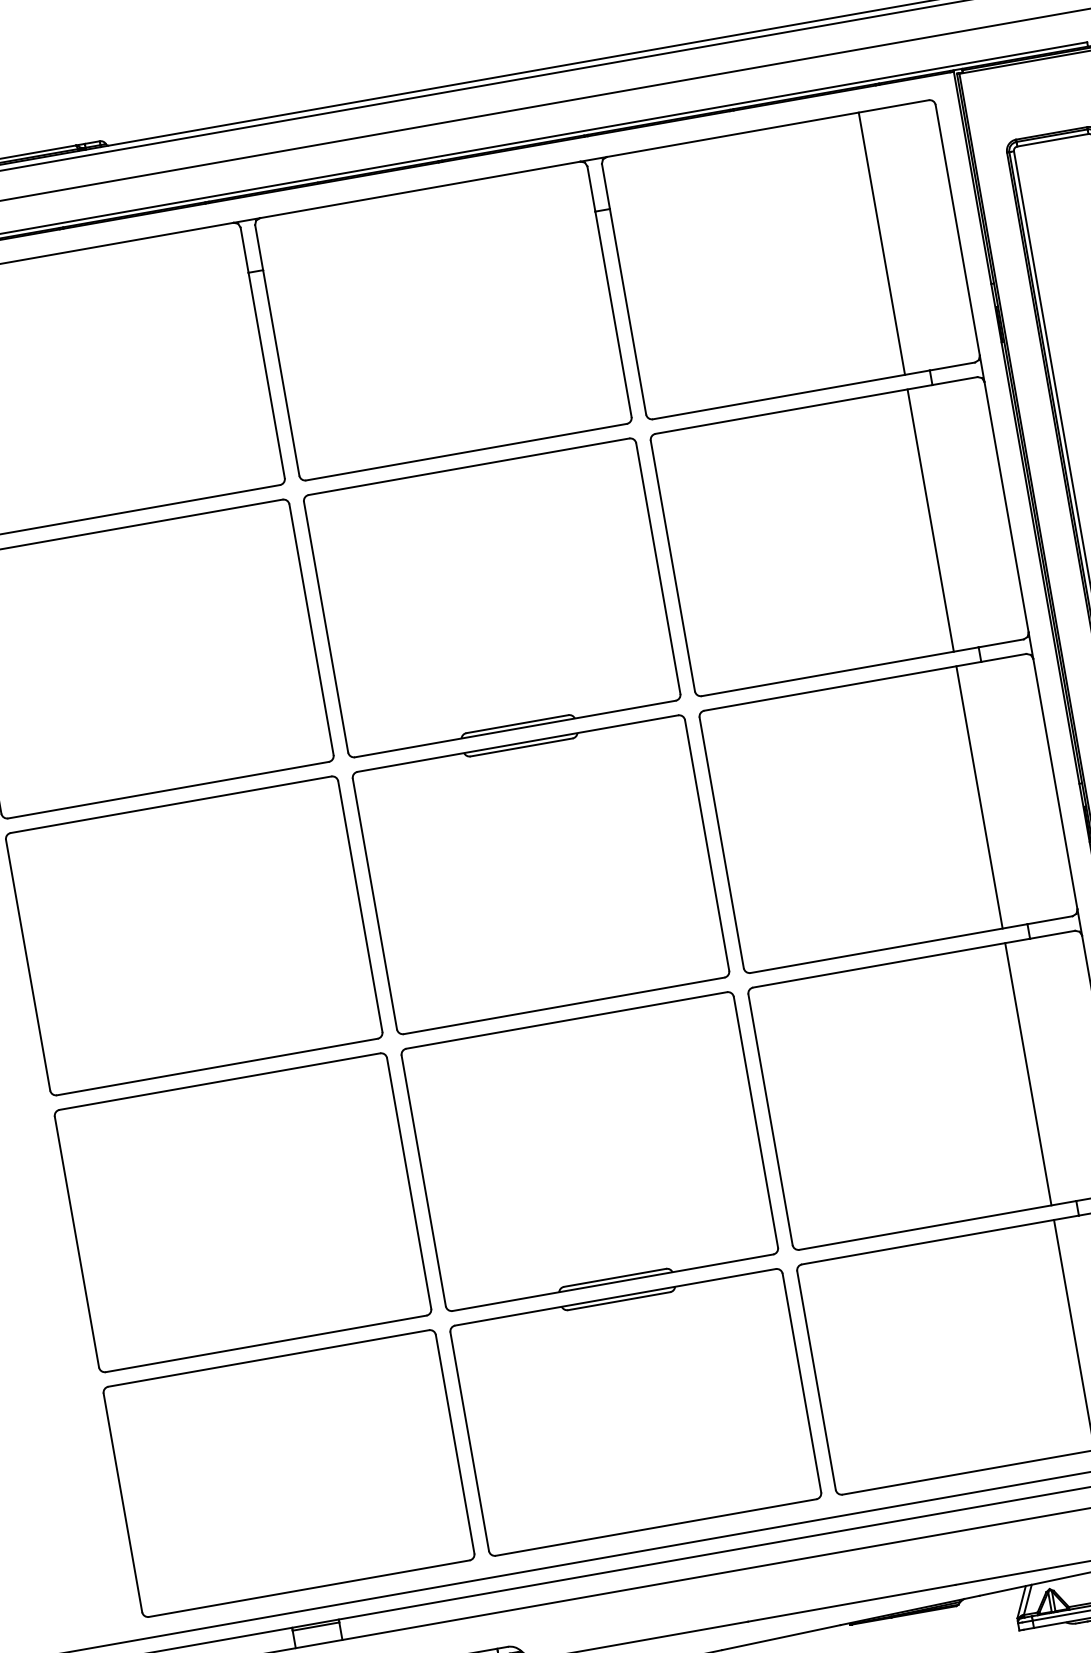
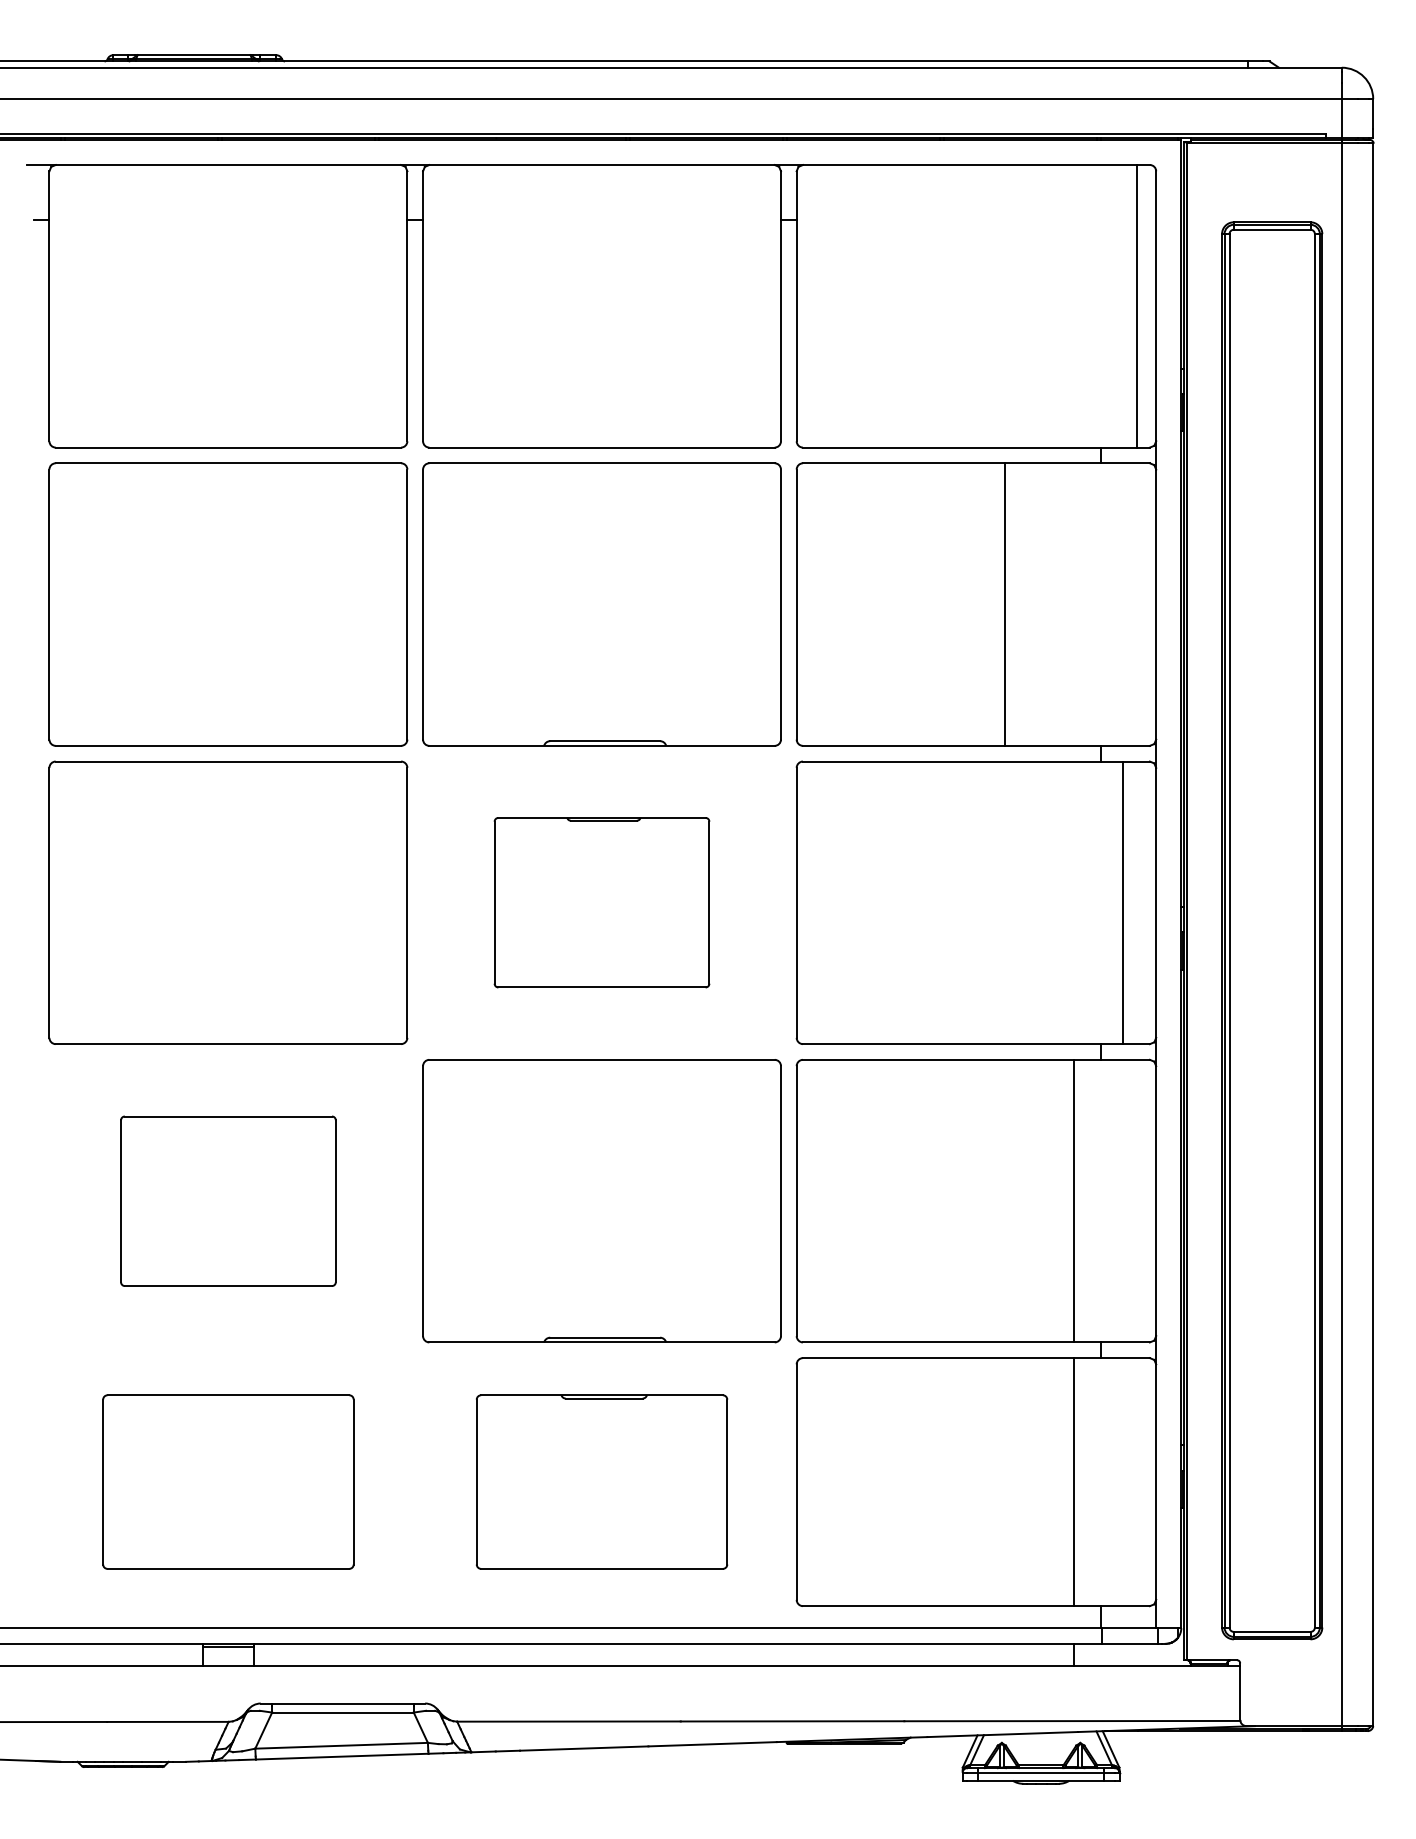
line: (881, 243) -> (1137, 306), moved
line: (930, 520) -> (1005, 604), moved
line: (979, 797) -> (1123, 902), moved
part: (540, 874) -> (601, 902), size x0.6
part: (243, 1213) -> (228, 1201), size x0.6
part: (635, 1411) -> (601, 1481), size x0.7
part: (289, 1472) -> (228, 1481), size x0.7

